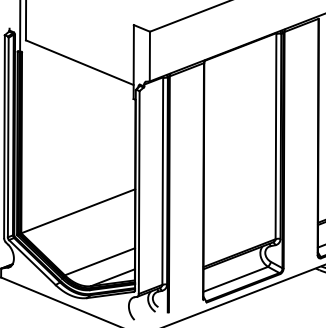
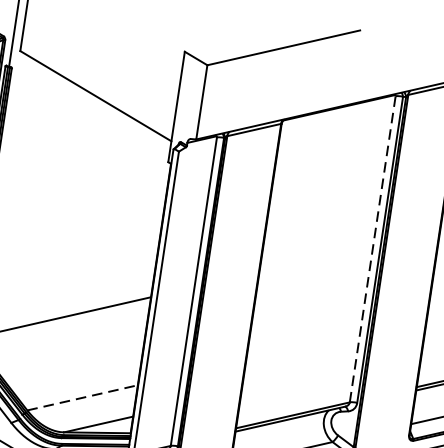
line: (275, 136) -> (372, 249), solid -> dashed
line: (99, 261) -> (81, 397), solid -> dashed

